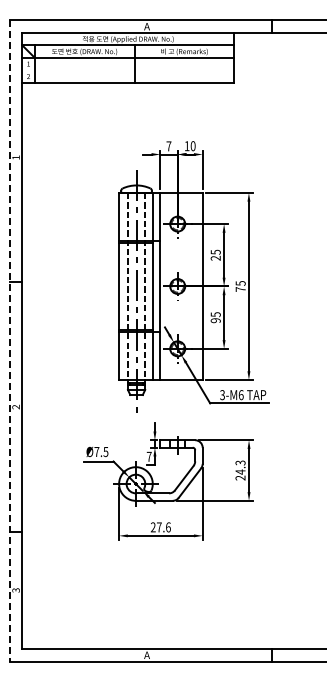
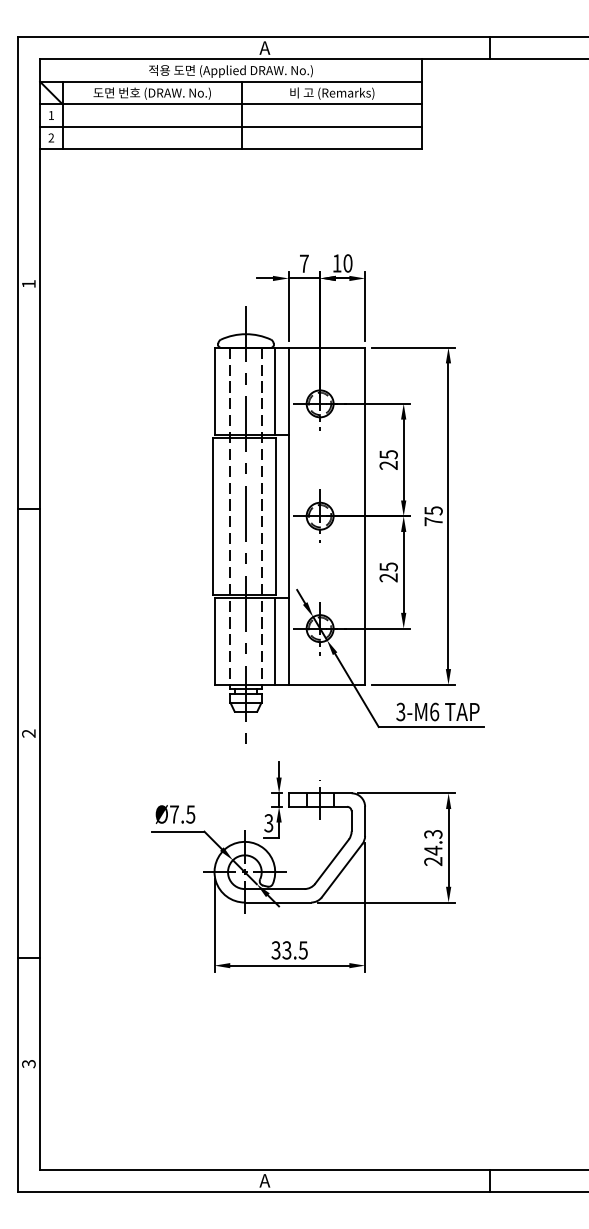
line: (128, 70) -> (231, 127), added
text: (215, 320) -> (388, 577), 95 -> 25
line: (9, 341) -> (16, 615), dashed -> solid
text: (148, 456) -> (267, 822), 7 -> 3
text: (160, 527) -> (289, 950), 27.6 -> 33.5

